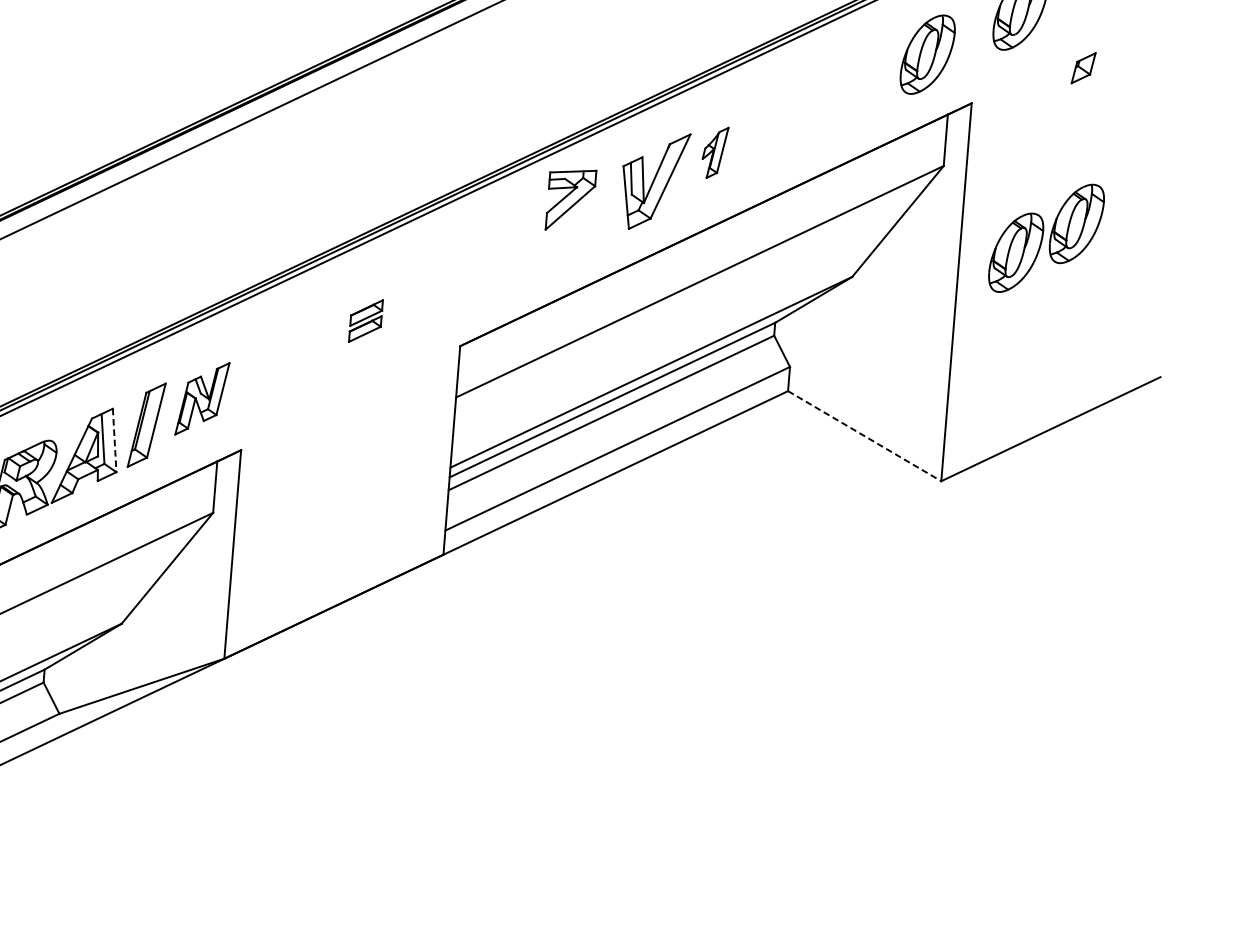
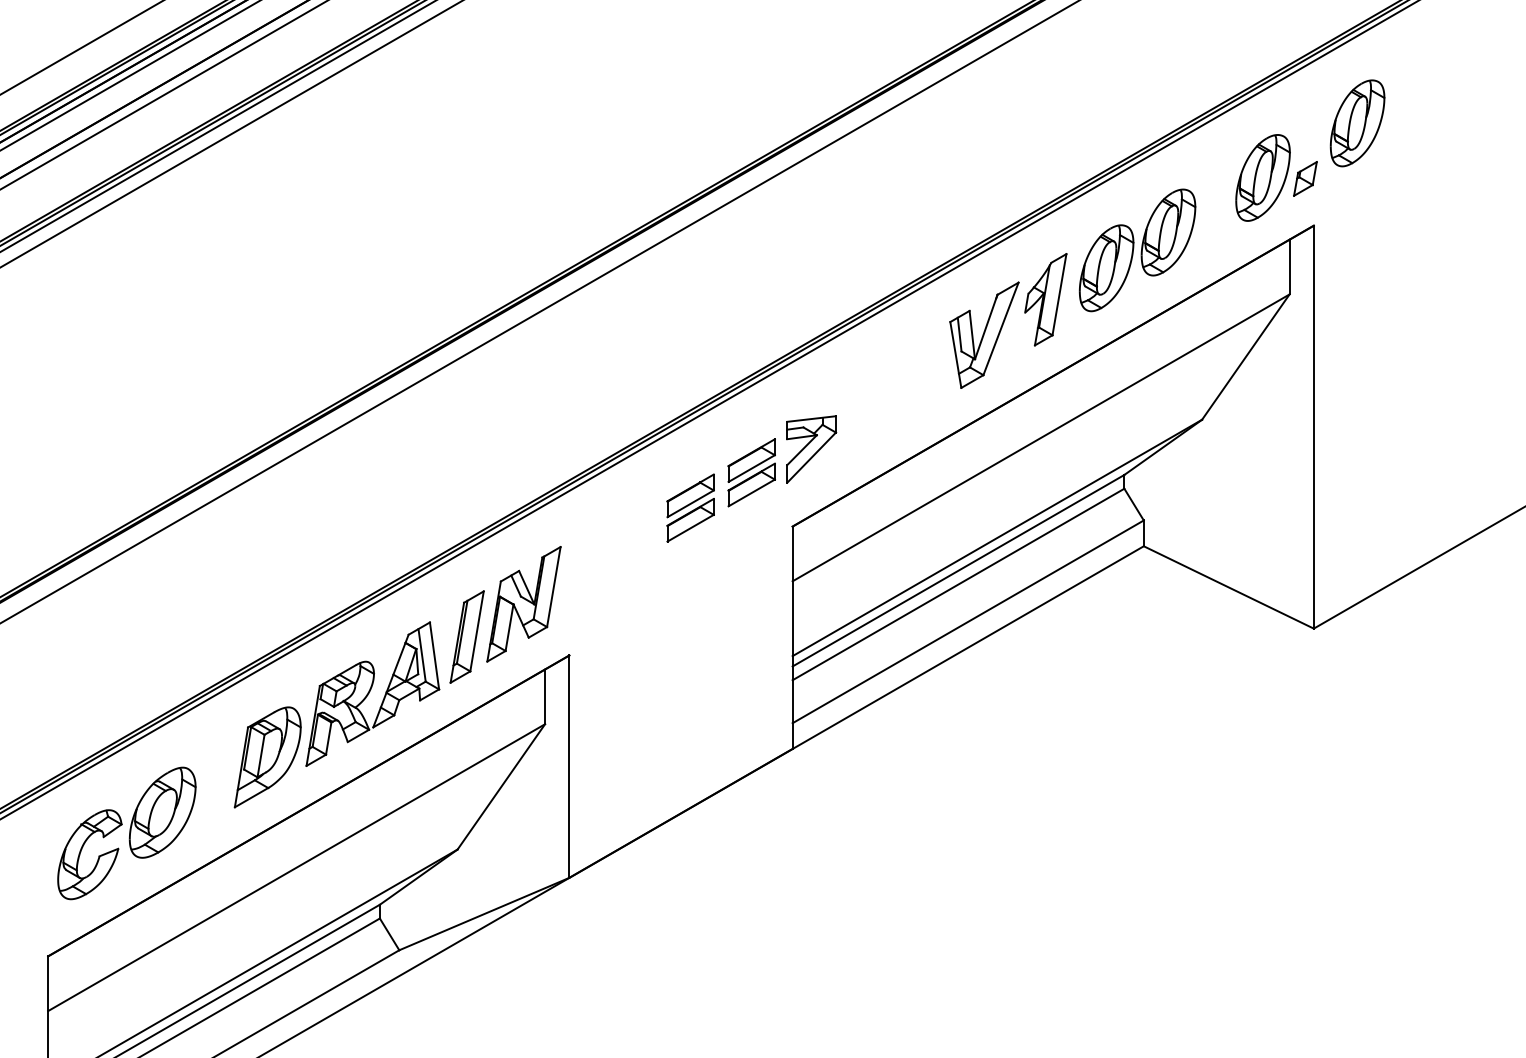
part: (1083, 67) -> (1305, 178), moved
part: (714, 152) -> (1045, 299), size x1.67
part: (570, 200) -> (811, 449), moved
part: (1046, 238) -> (1137, 250), moved
part: (425, 292) -> (751, 472), added
part: (365, 320) -> (690, 507), size x1.43
part: (201, 398) -> (523, 604), size x1.43
line: (865, 436) -> (1229, 587), dashed -> solid
line: (114, 440) -> (434, 655), dashed -> solid

